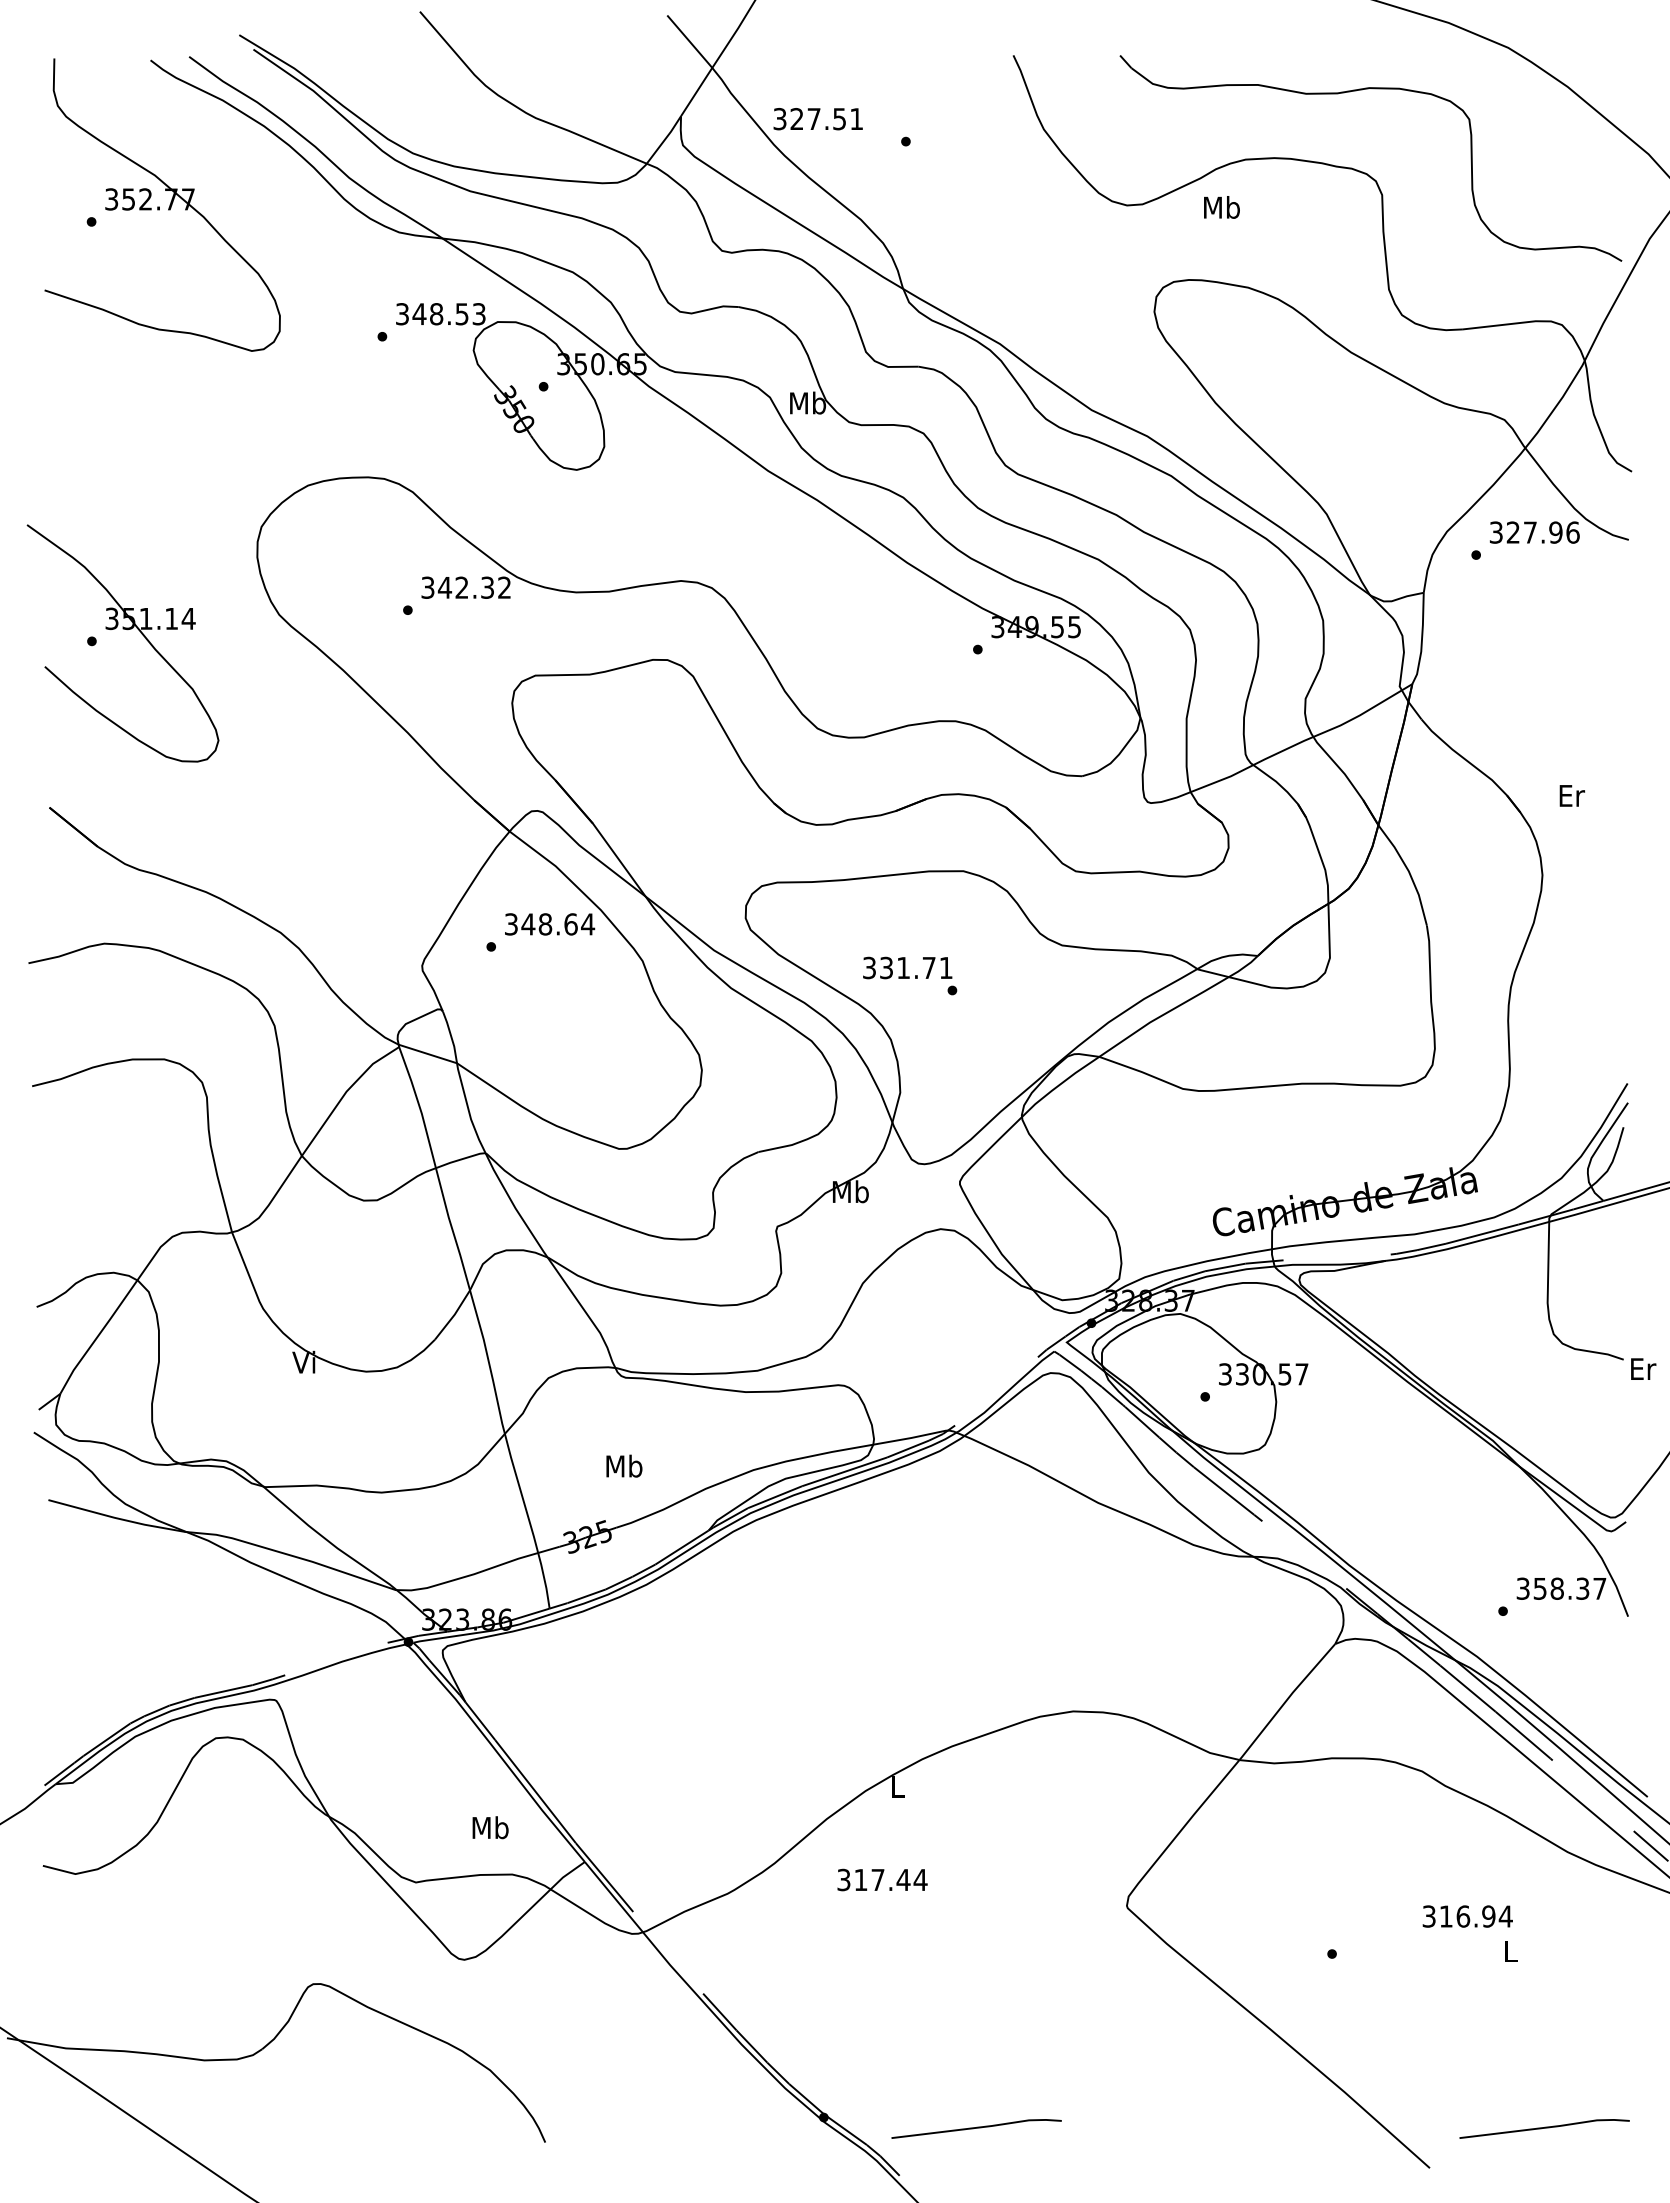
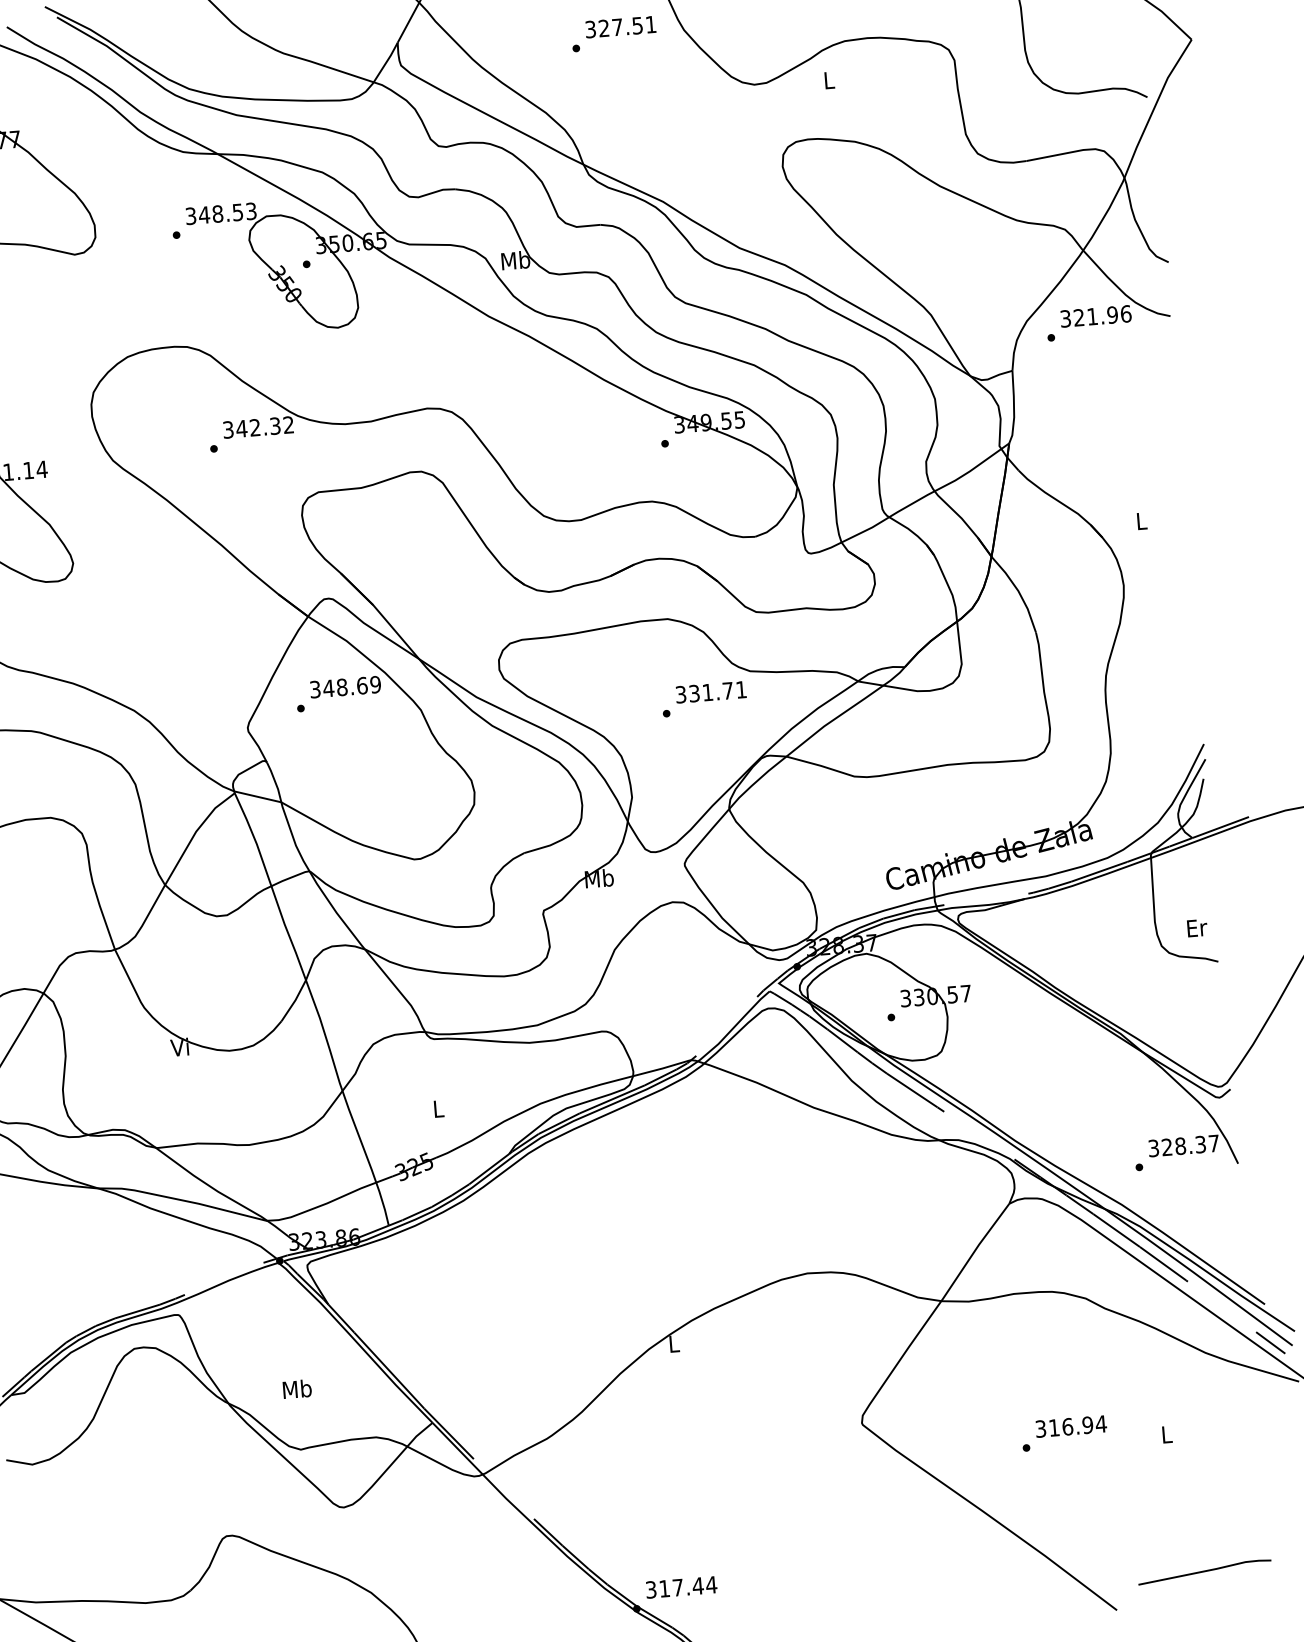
text: (817, 119) -> (620, 27), moved
text: (1221, 207) -> (828, 80), Mb -> L
text: (1530, 532) -> (1092, 316), 327.96 -> 321.96
text: (1572, 795) -> (1142, 520), Er -> L
text: (588, 924) -> (376, 684), 348.64 -> 348.69
text: (907, 967) -> (710, 691), moved
text: (1643, 1368) -> (1197, 927), moved
text: (624, 1465) -> (438, 1108), Mb -> L
text: (1539, 1588) -> (1166, 1147), 358.37 -> 328.37
text: (490, 1827) -> (297, 1388), moved
text: (882, 1879) -> (681, 1587), moved
text: (1467, 1916) -> (1071, 1426), moved
line: (976, 2128) -> (757, 1607), removed

